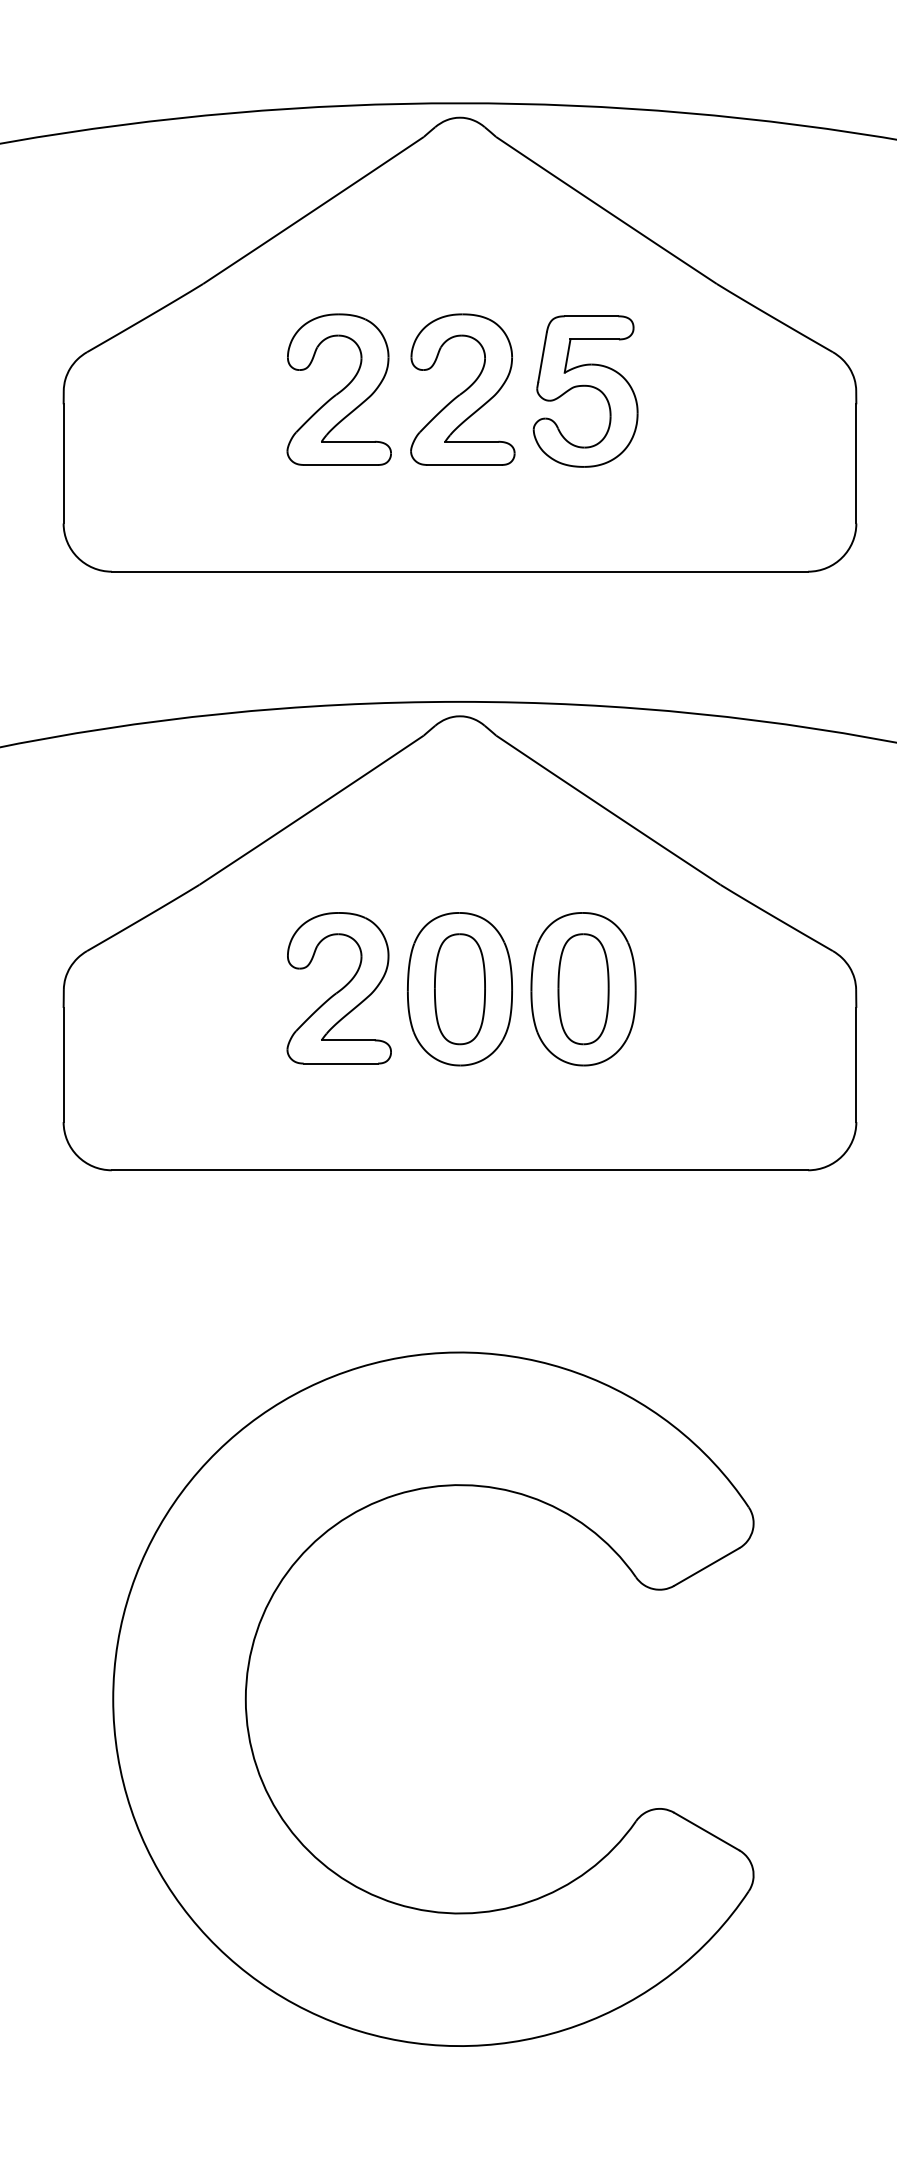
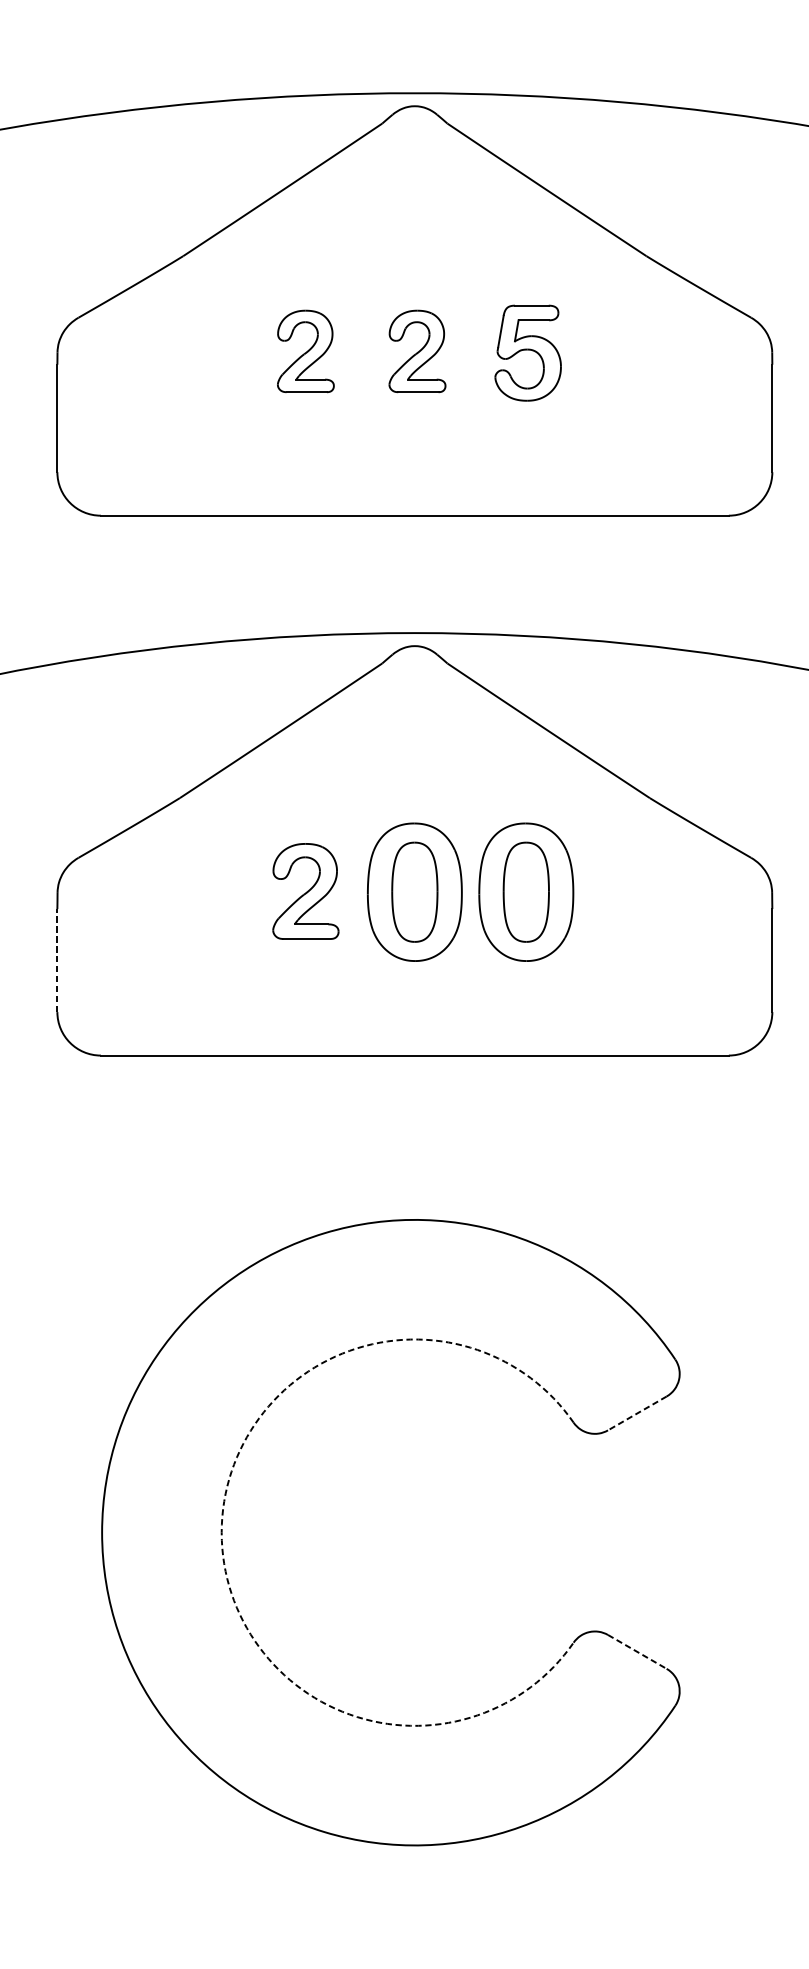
part: (338, 389) -> (305, 351), size x0.6
part: (462, 389) -> (417, 351), size x0.6
part: (585, 391) -> (528, 353), size x0.7
part: (338, 988) -> (305, 891), size x0.7
line: (63, 1064) -> (57, 960), solid -> dashed
line: (706, 1567) -> (637, 1413), solid -> dashed
arc: (245, 1699) -> (221, 1532), solid -> dashed
line: (706, 1831) -> (637, 1651), solid -> dashed

